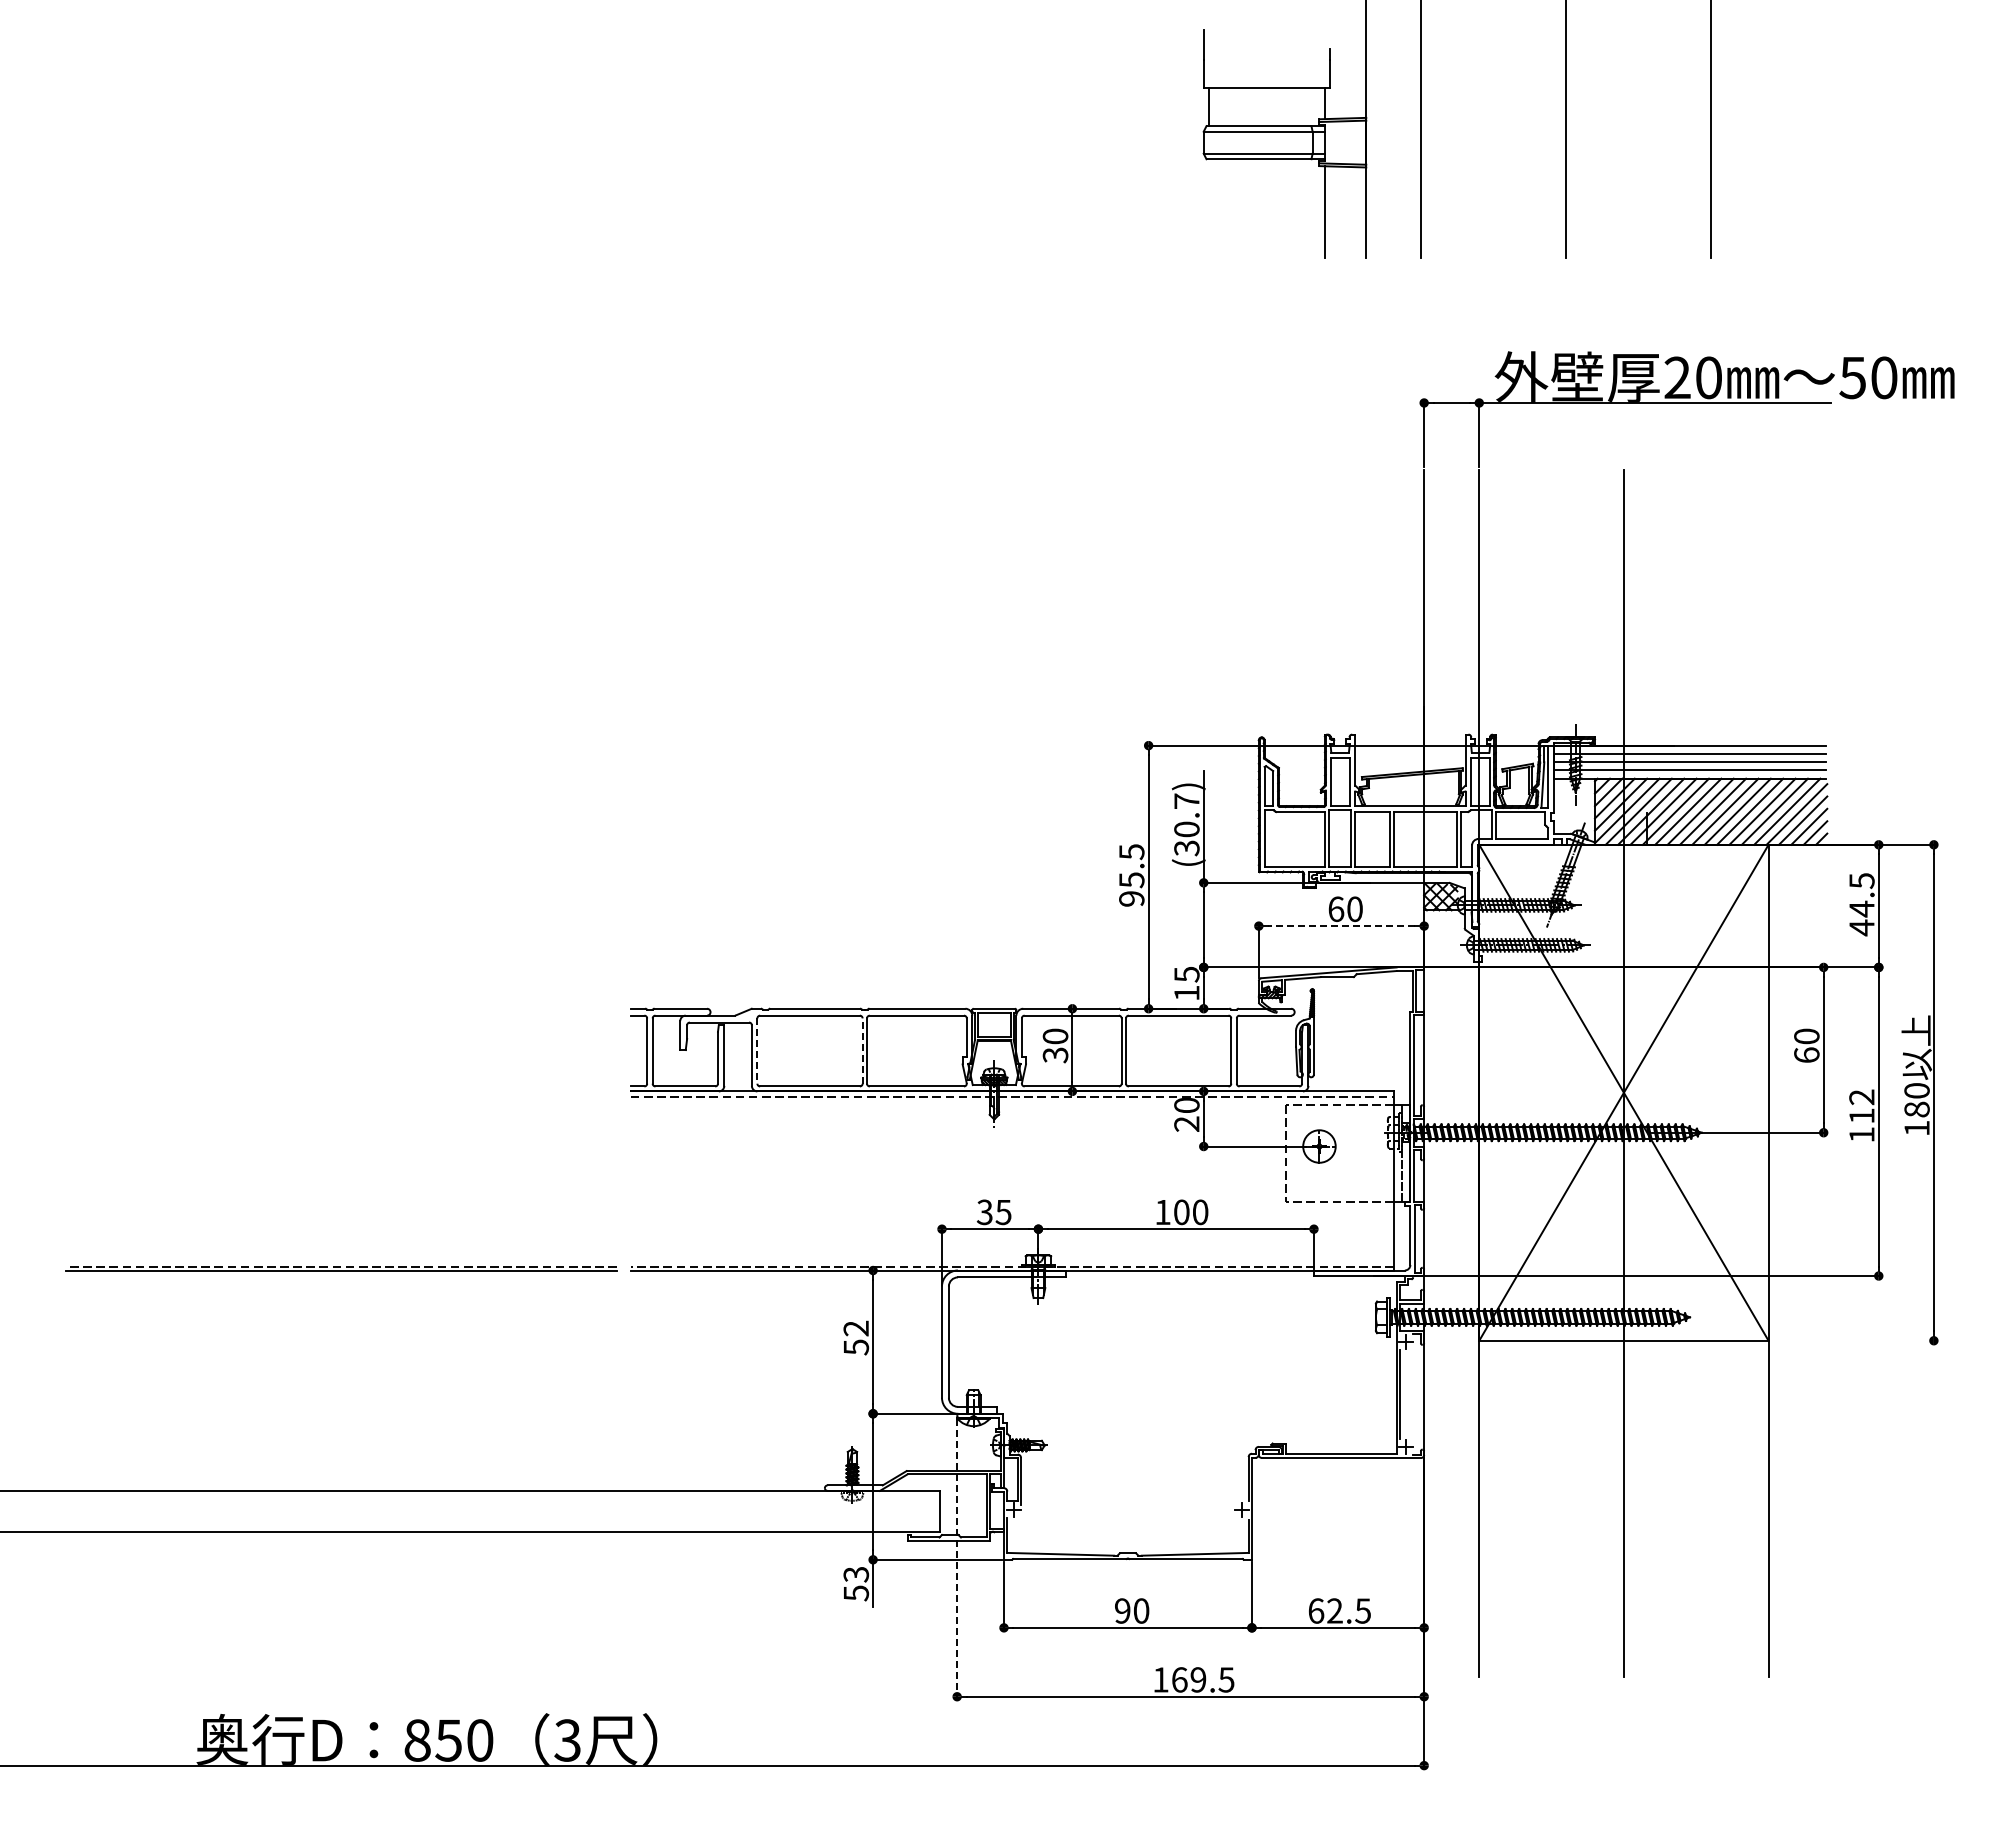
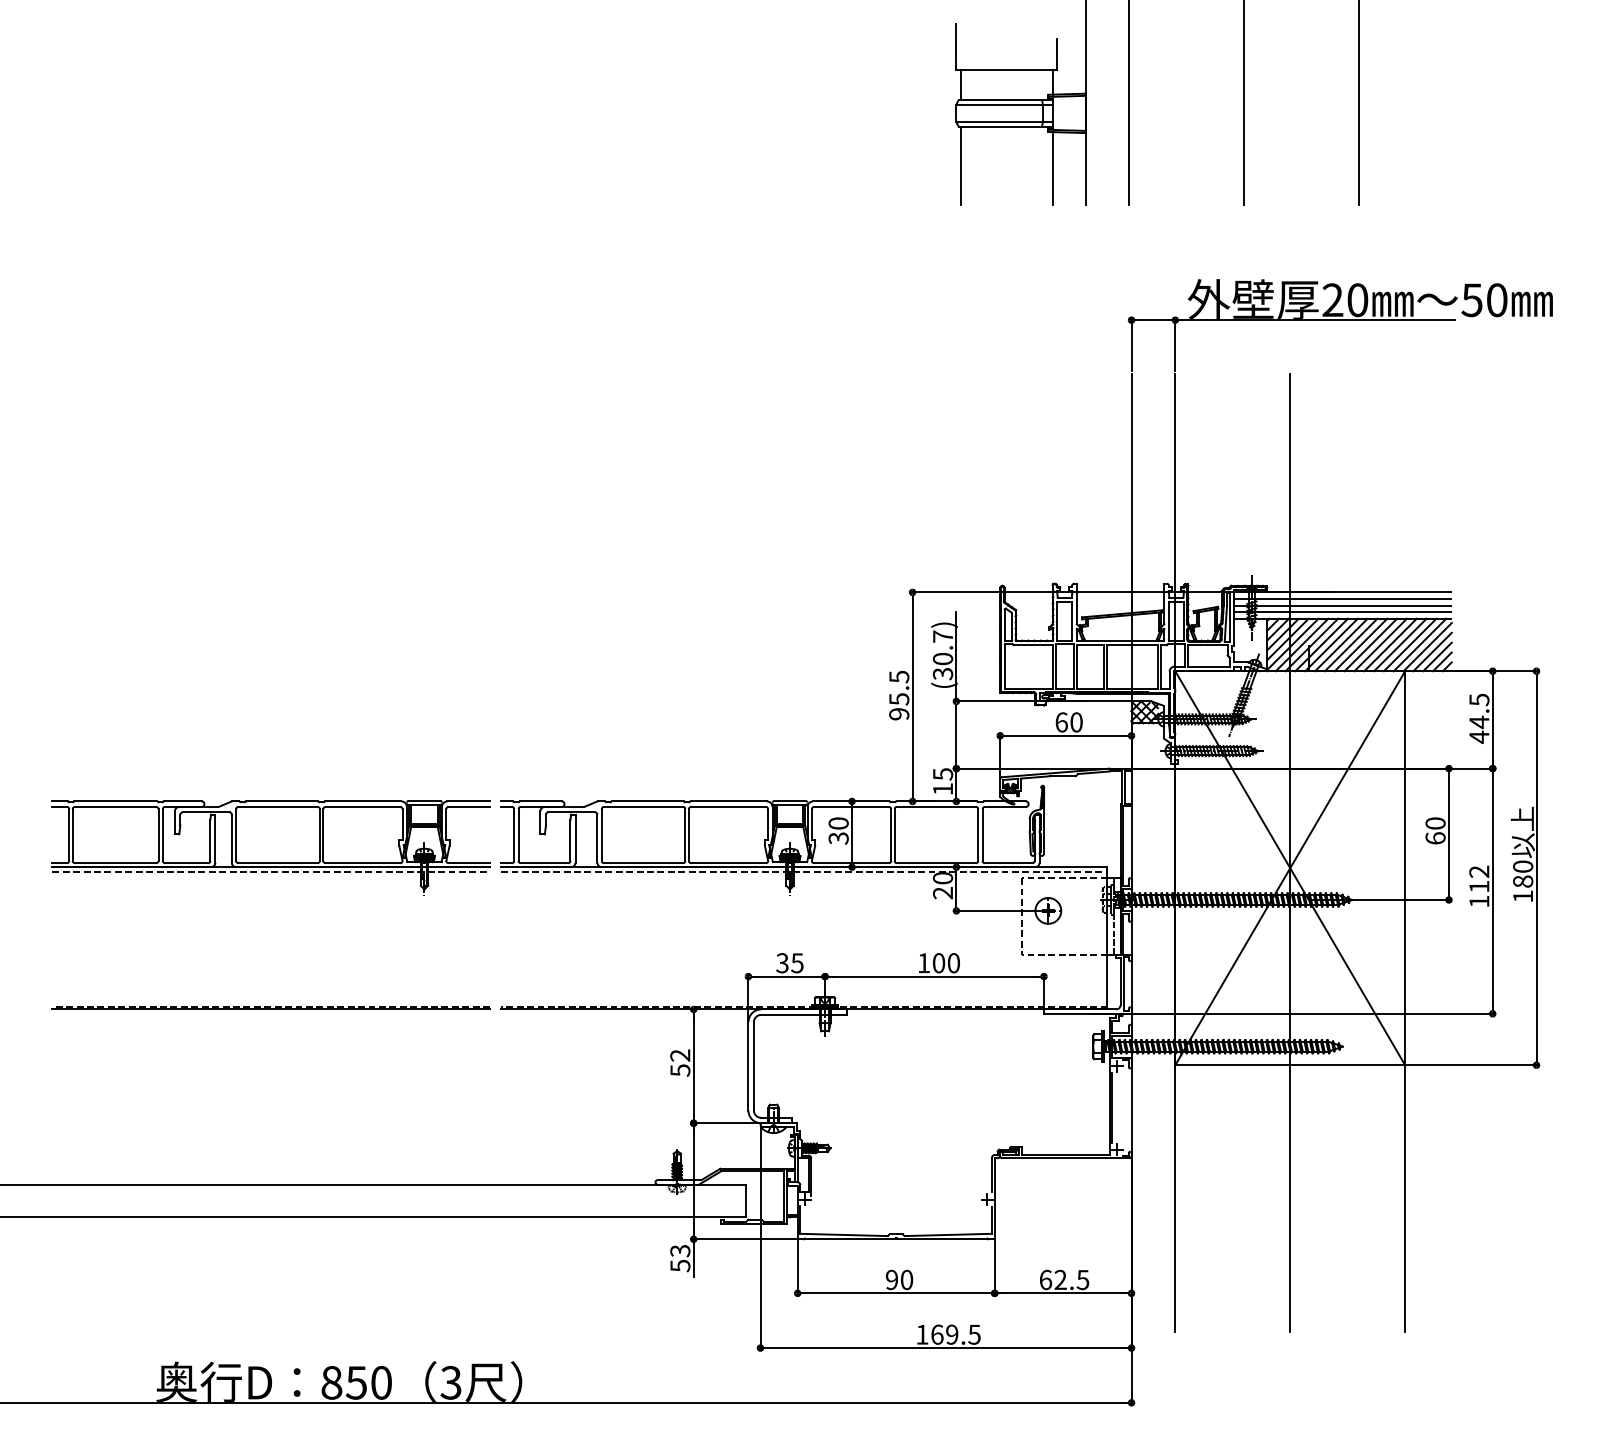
line: (1209, 208) -> (960, 165), added
line: (1341, 926) -> (1065, 736), dashed -> solid
line: (757, 1051) -> (601, 835), dashed -> solid
line: (862, 1051) -> (685, 835), dashed -> solid
part: (341, 1067) -> (271, 848), added
line: (1853, 1340) -> (1472, 1065), added
line: (957, 1559) -> (760, 1239), dashed -> solid

